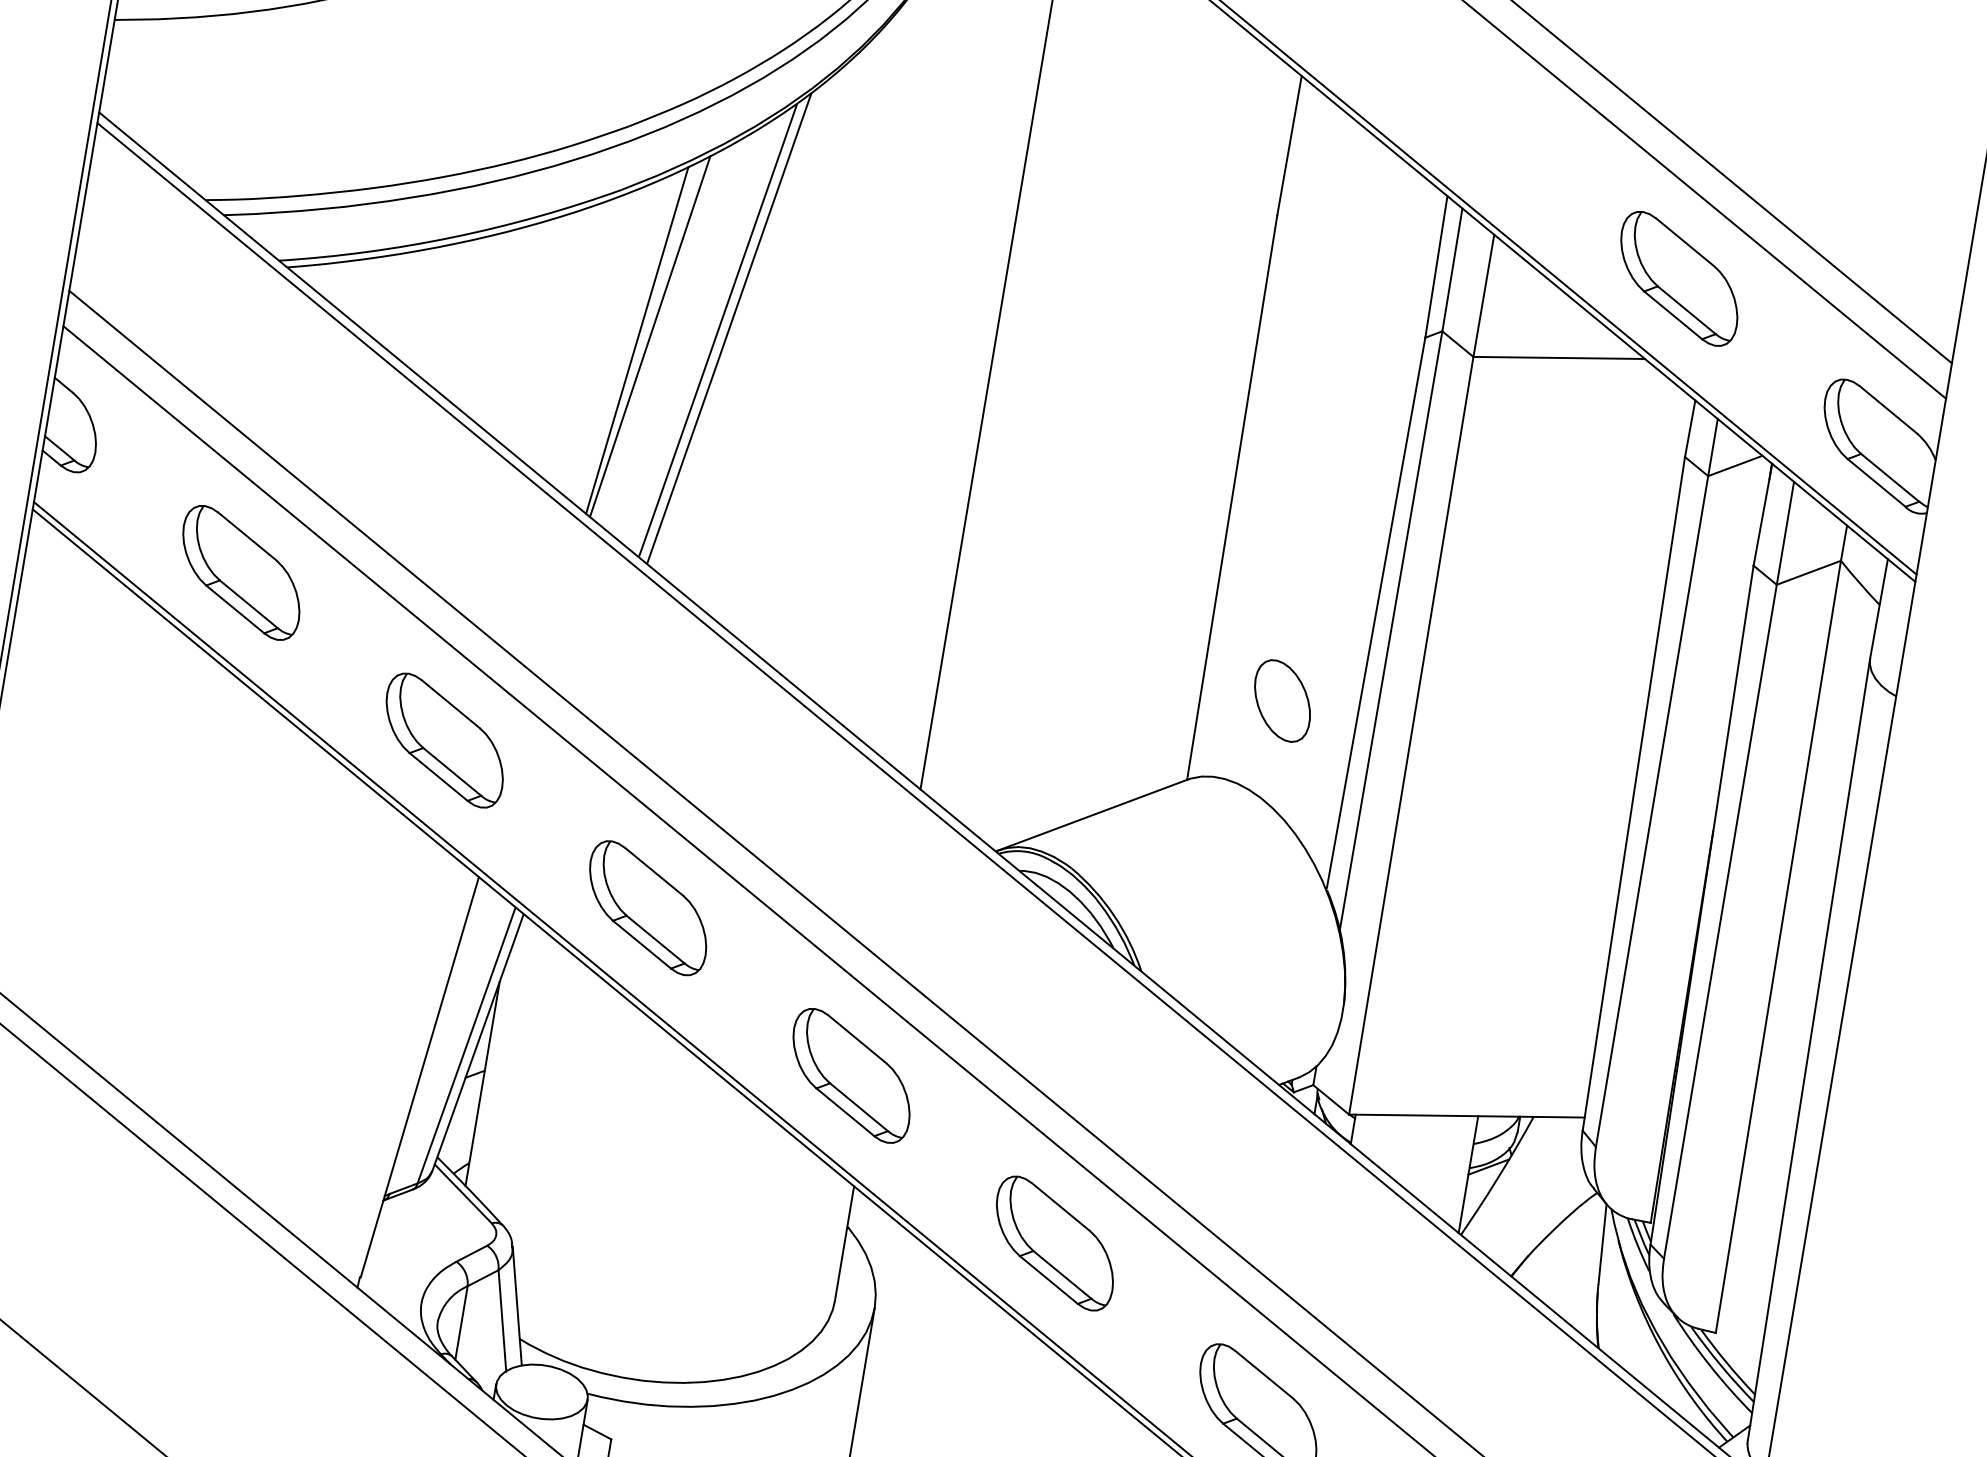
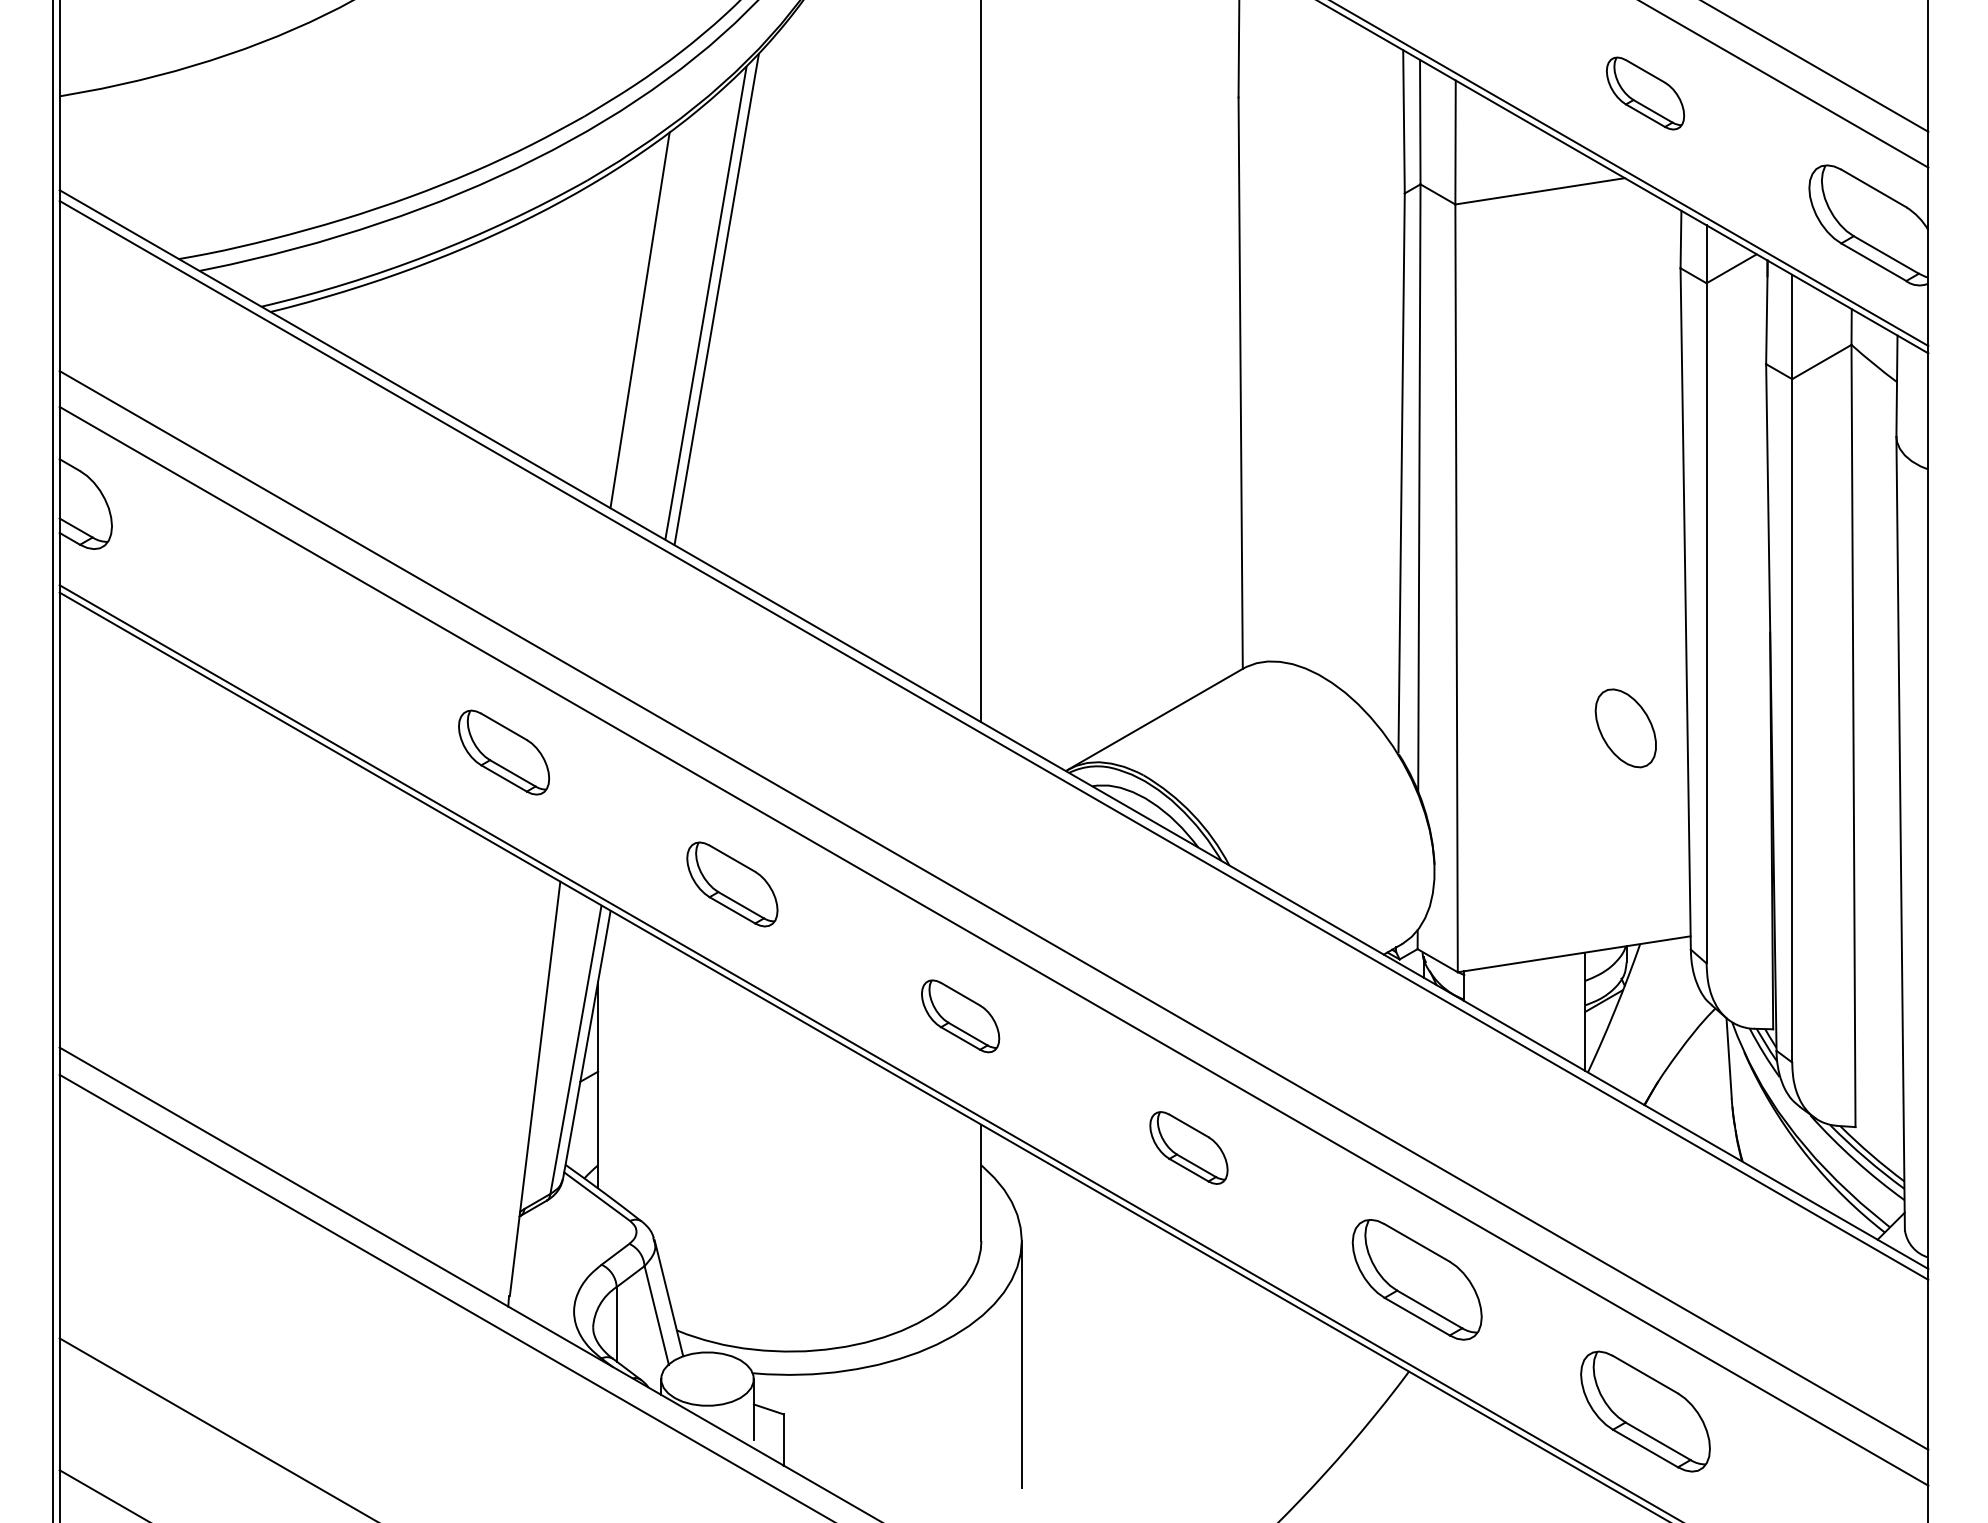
part: (1679, 278) -> (1645, 93), size x0.6
line: (636, 339) -> (627, 325), removed
part: (241, 572) -> (275, 620), removed
part: (1282, 701) -> (1625, 728), moved
part: (444, 740) -> (503, 752), size x0.7
part: (648, 908) -> (732, 884), size x0.7
part: (851, 1076) -> (960, 1016), size x0.6
part: (1054, 1242) -> (1188, 1147), size x0.6

